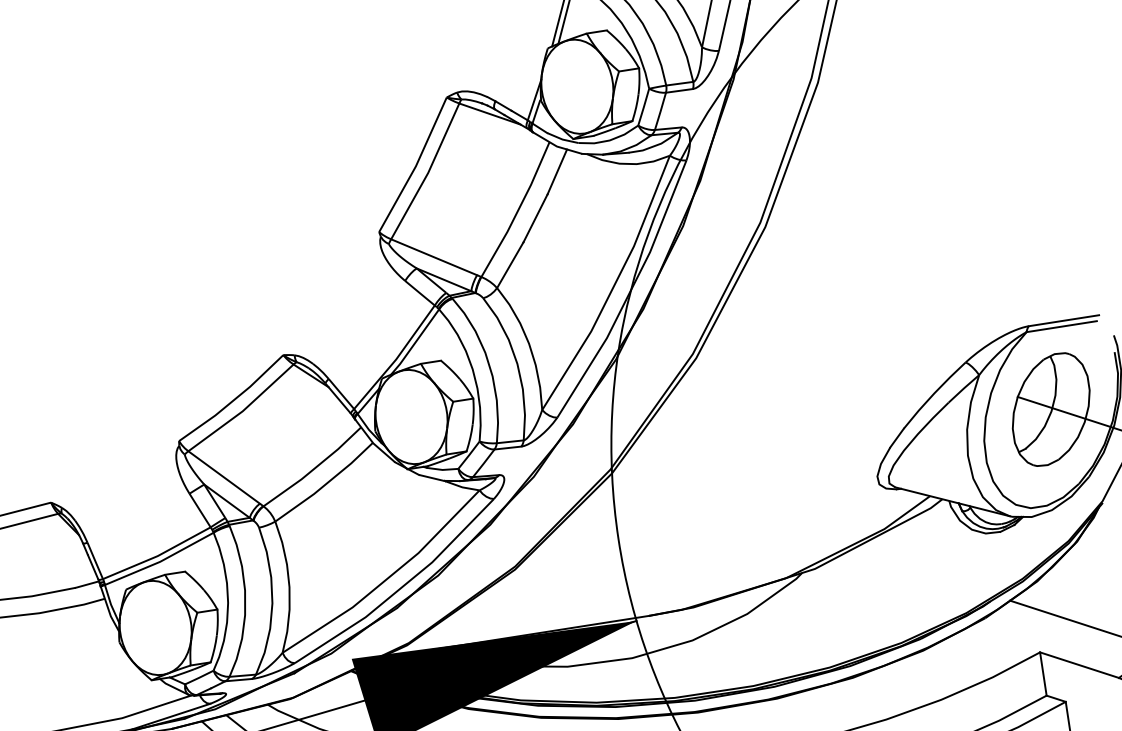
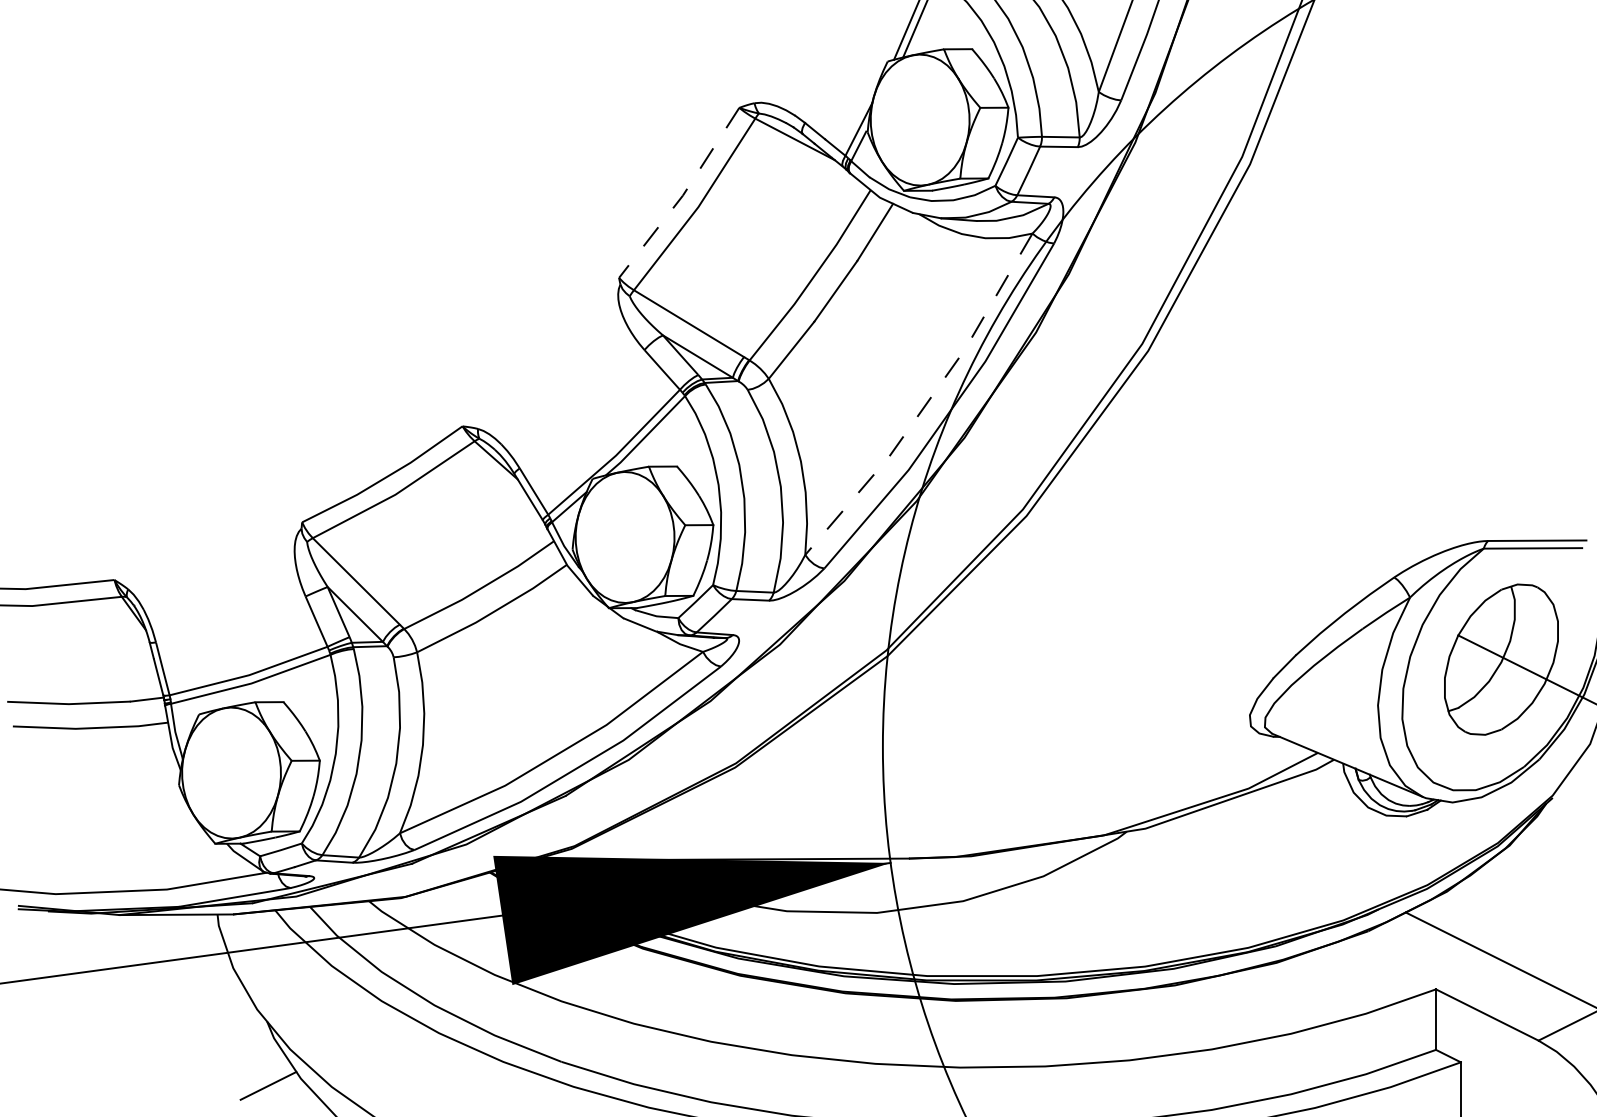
line: (415, 166) -> (682, 195), solid -> dashed
line: (613, 287) -> (928, 401), solid -> dashed

